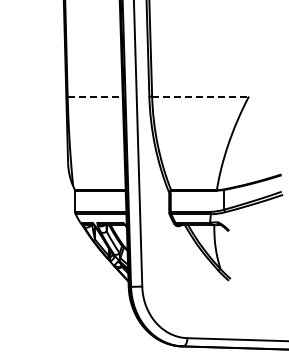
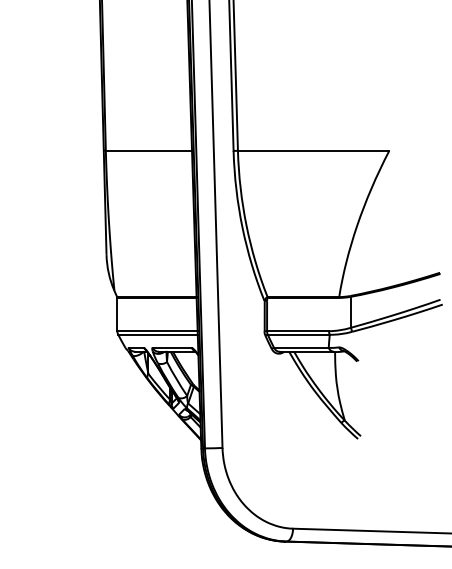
line: (95, 96) -> (149, 150), dashed -> solid
line: (201, 96) -> (315, 150), dashed -> solid

